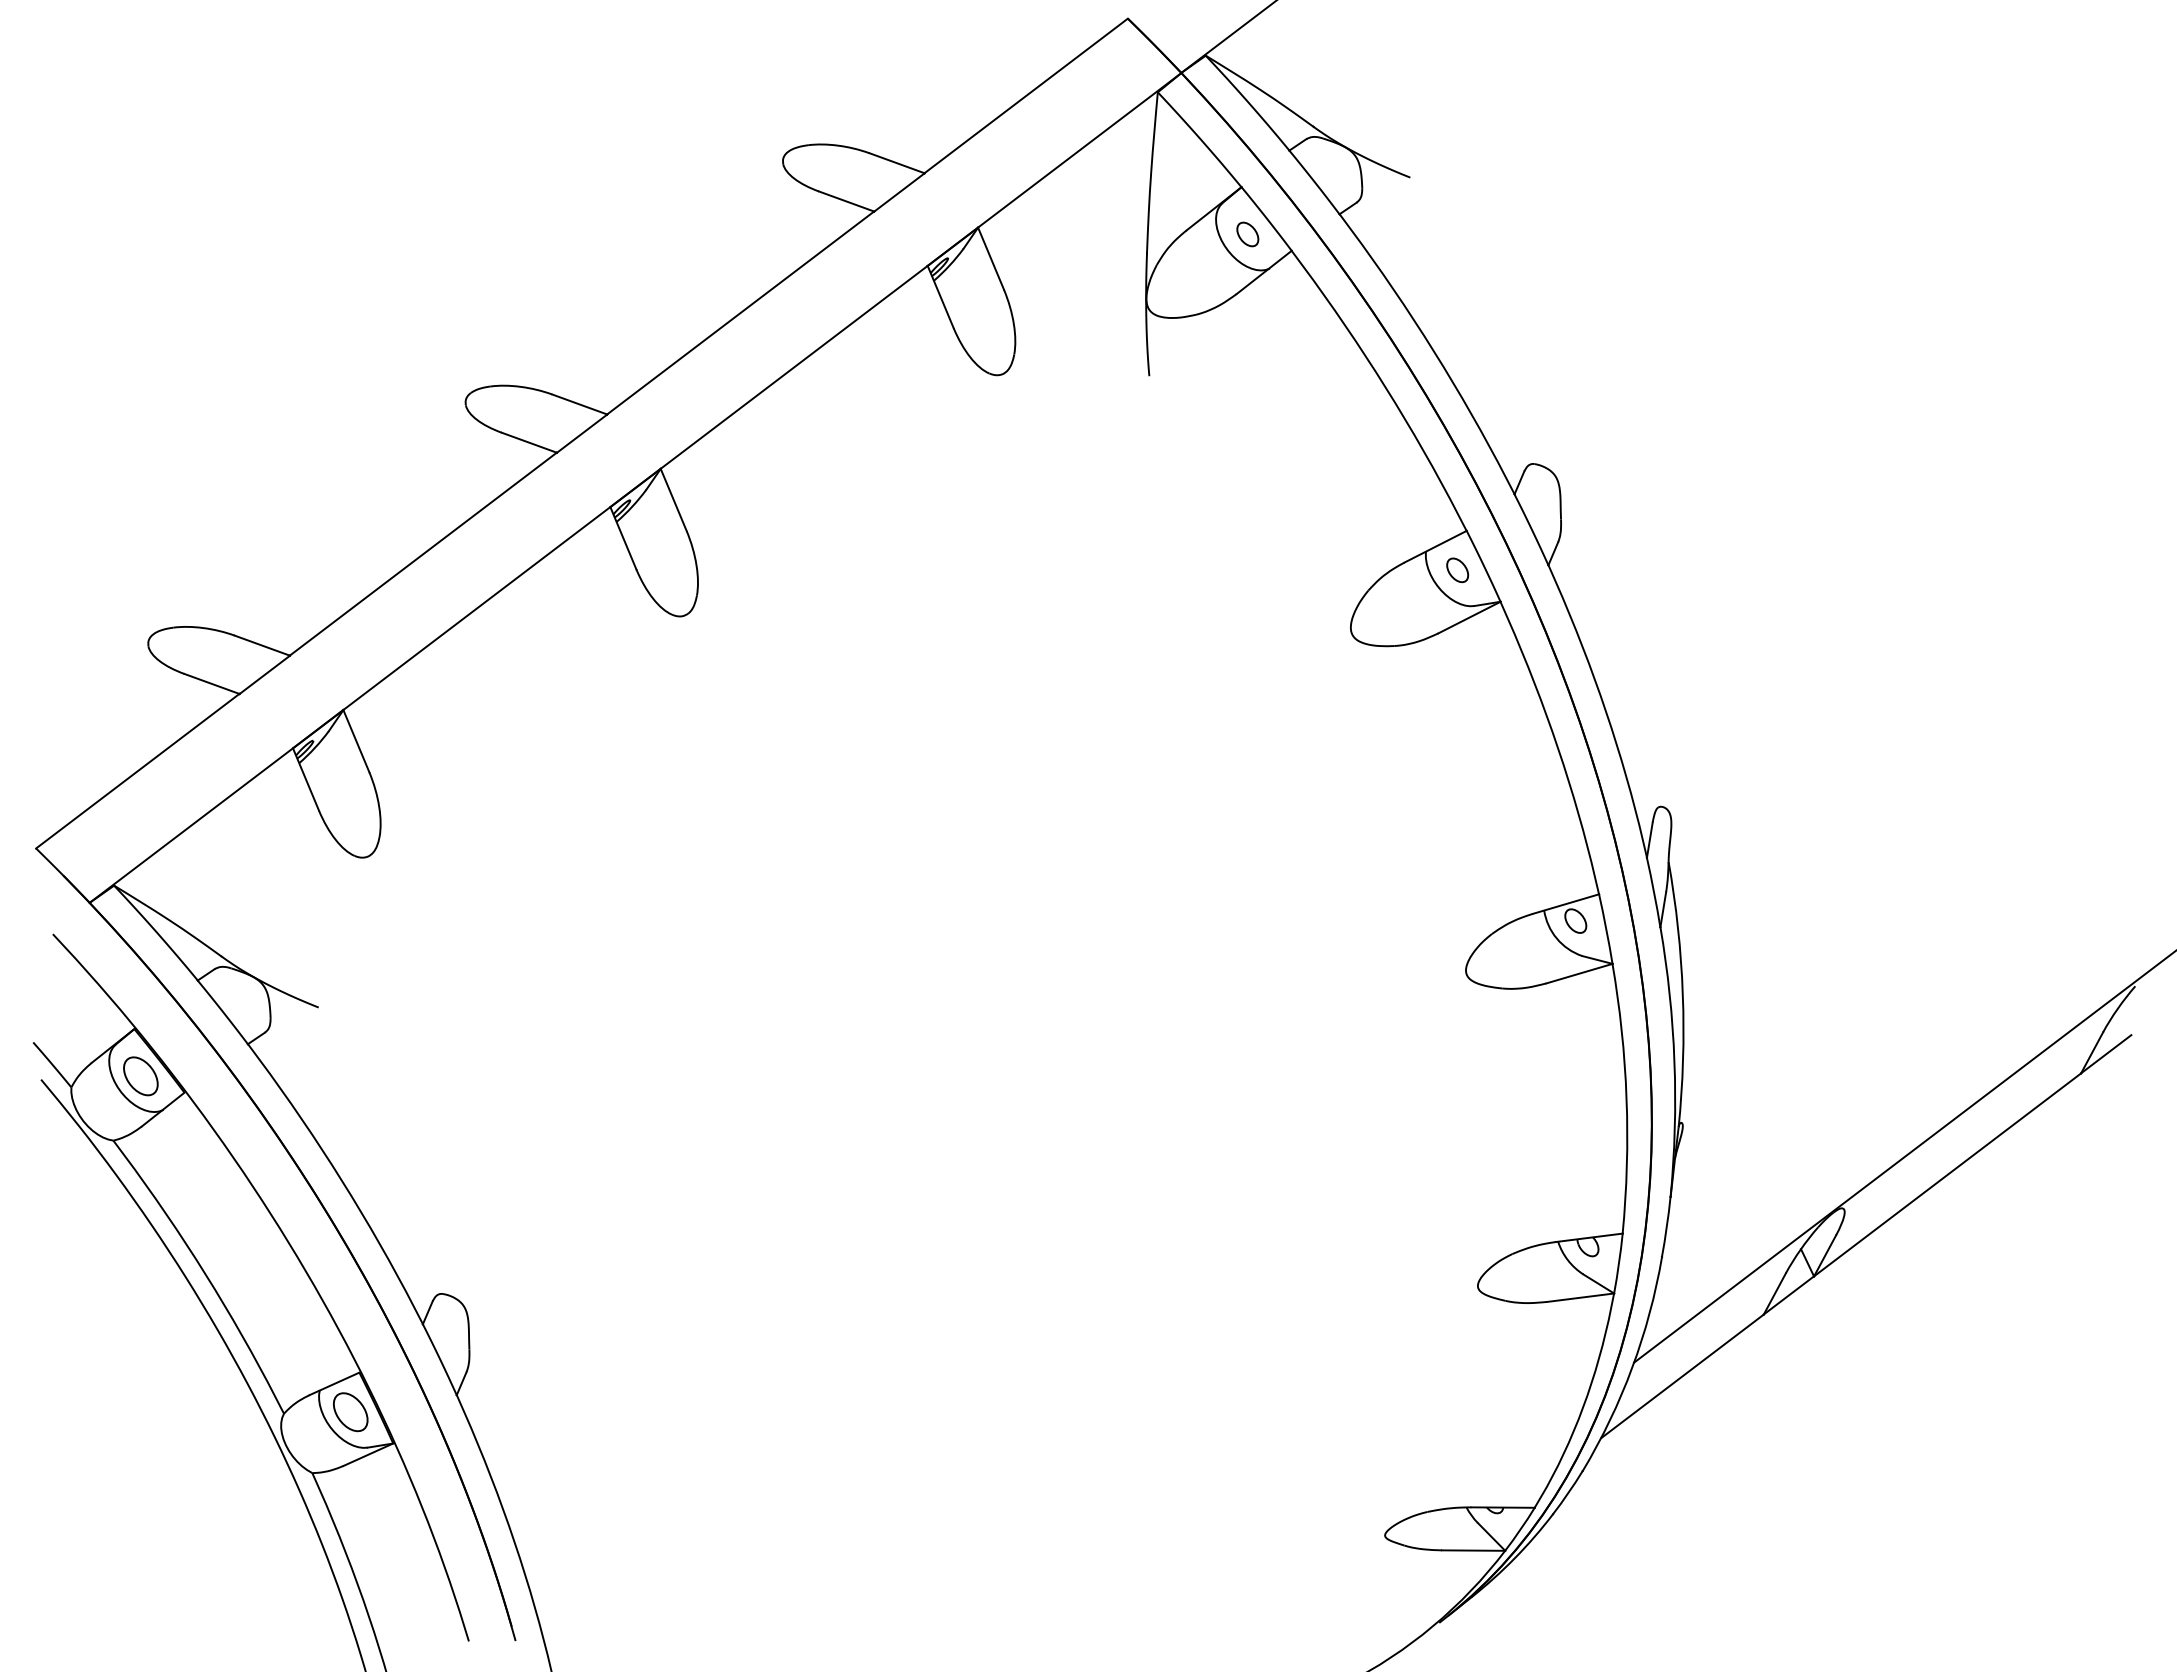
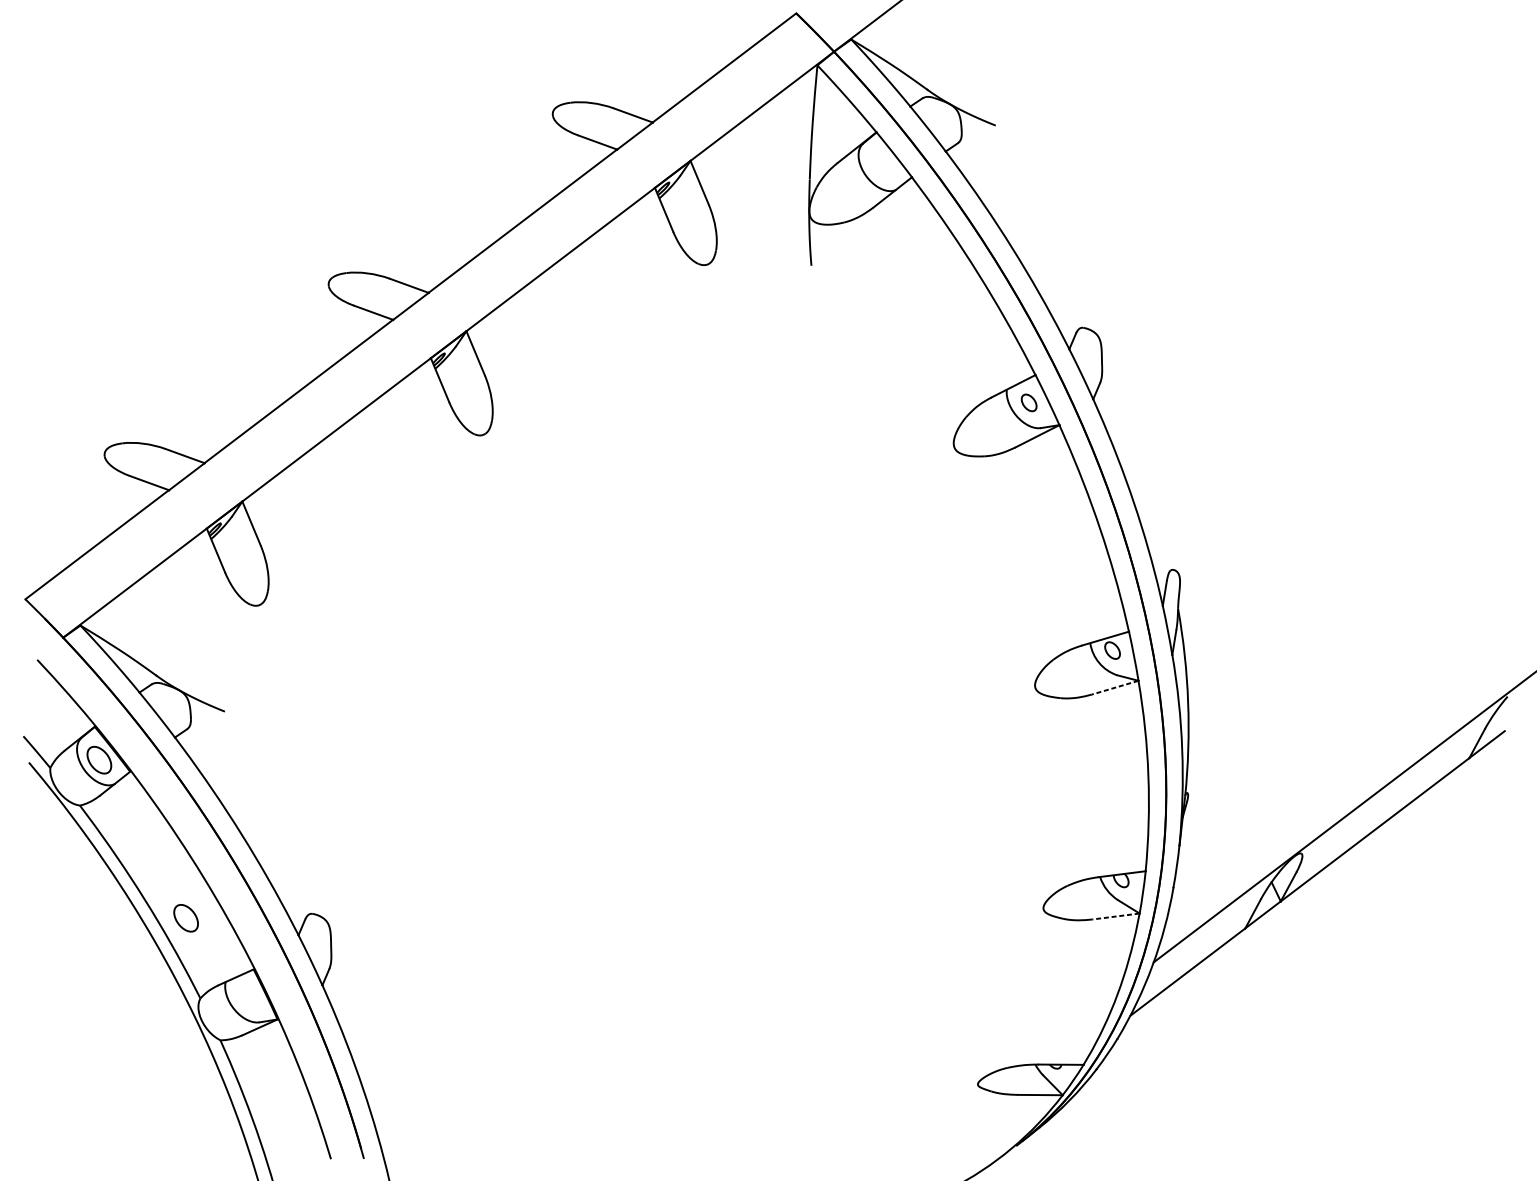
part: (1247, 234) -> (880, 165), removed
line: (1578, 973) -> (1114, 687), solid -> dashed
line: (1580, 1297) -> (1115, 916), solid -> dashed
part: (350, 1412) -> (185, 918), moved

